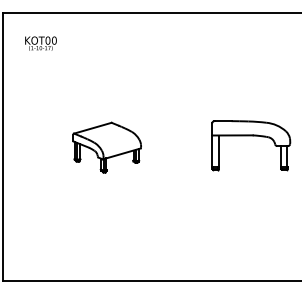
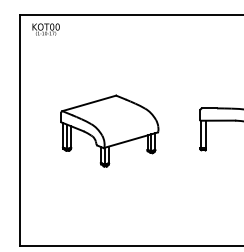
text: (40, 43) -> (45, 29), moved
part: (107, 147) -> (110, 131), size x1.67

